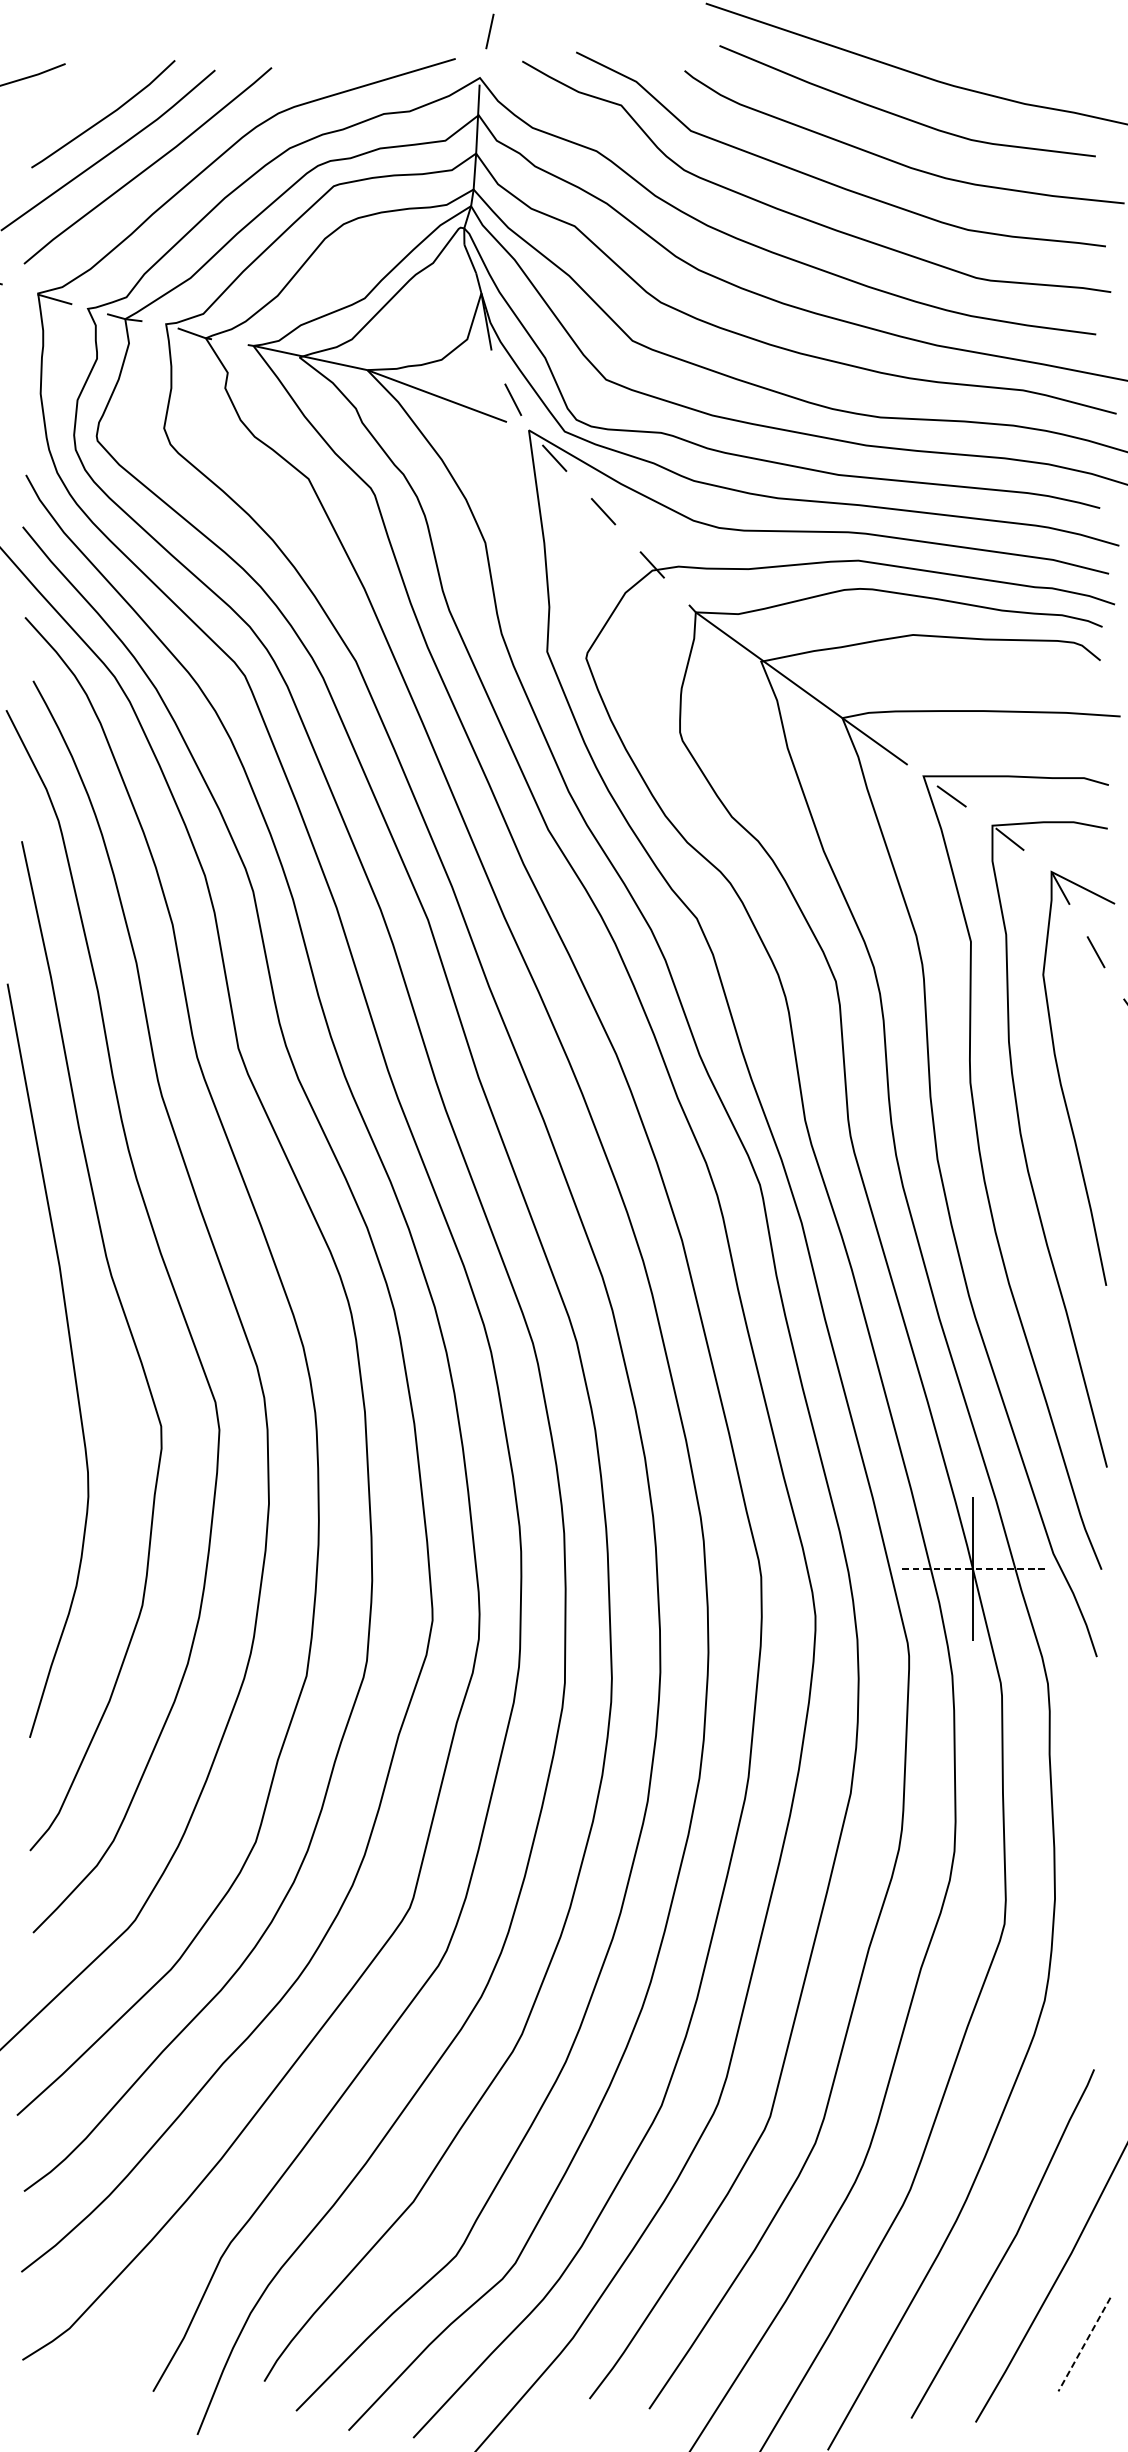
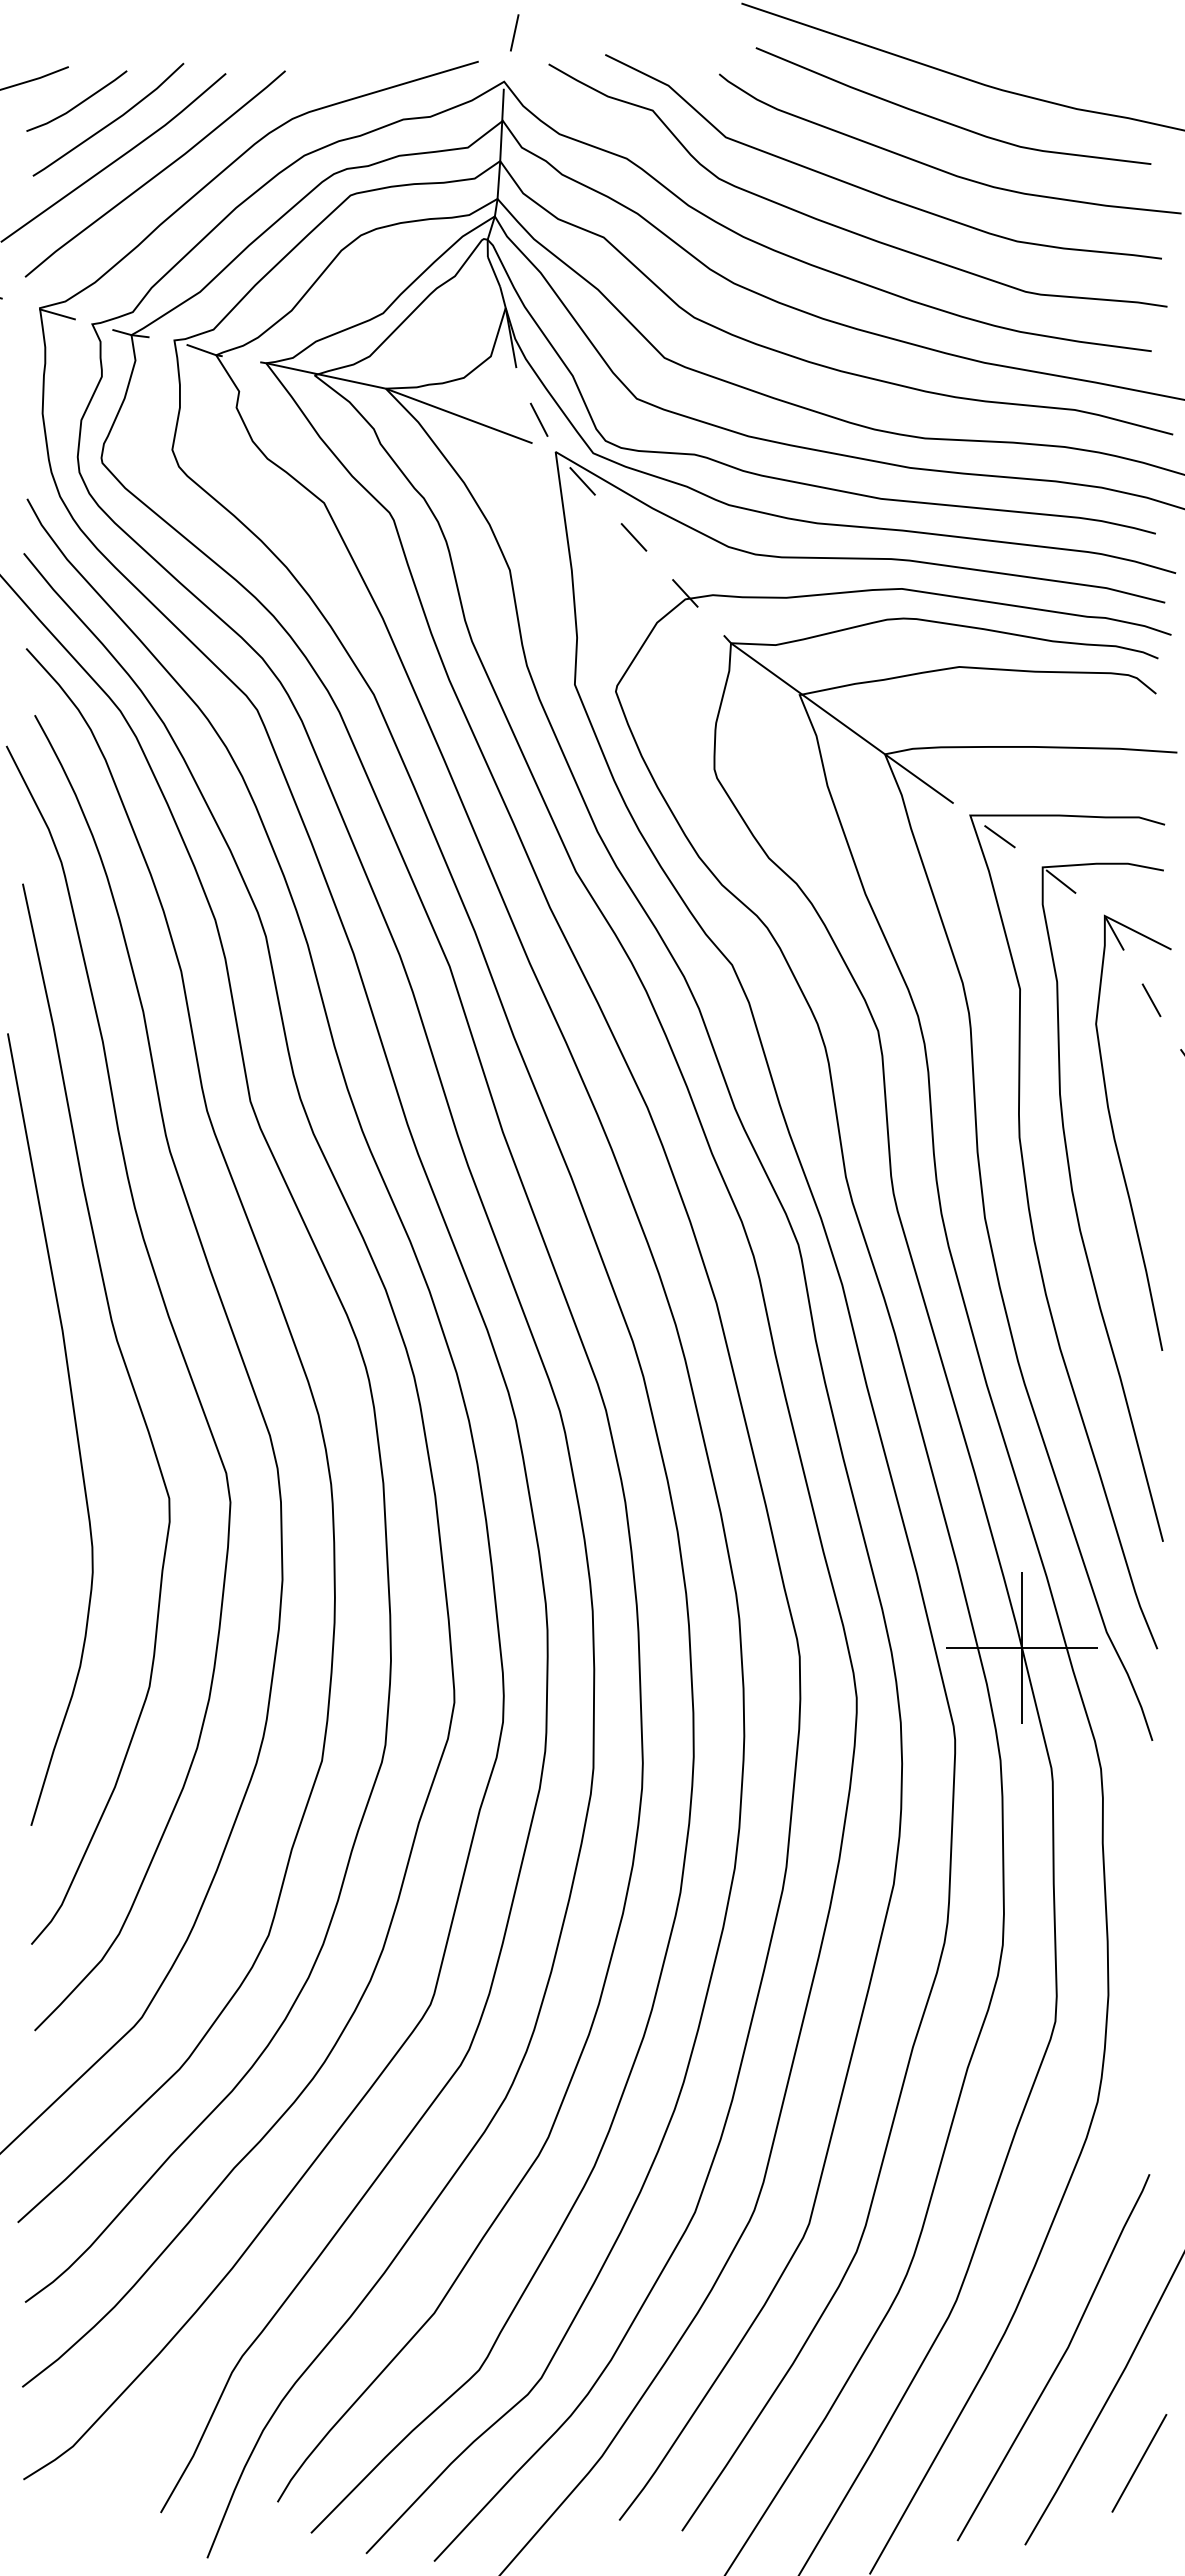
line: (74, 98) -> (78, 103), added
line: (973, 1569) -> (1022, 1648), dashed -> solid
line: (1084, 2344) -> (1139, 2463), dashed -> solid

